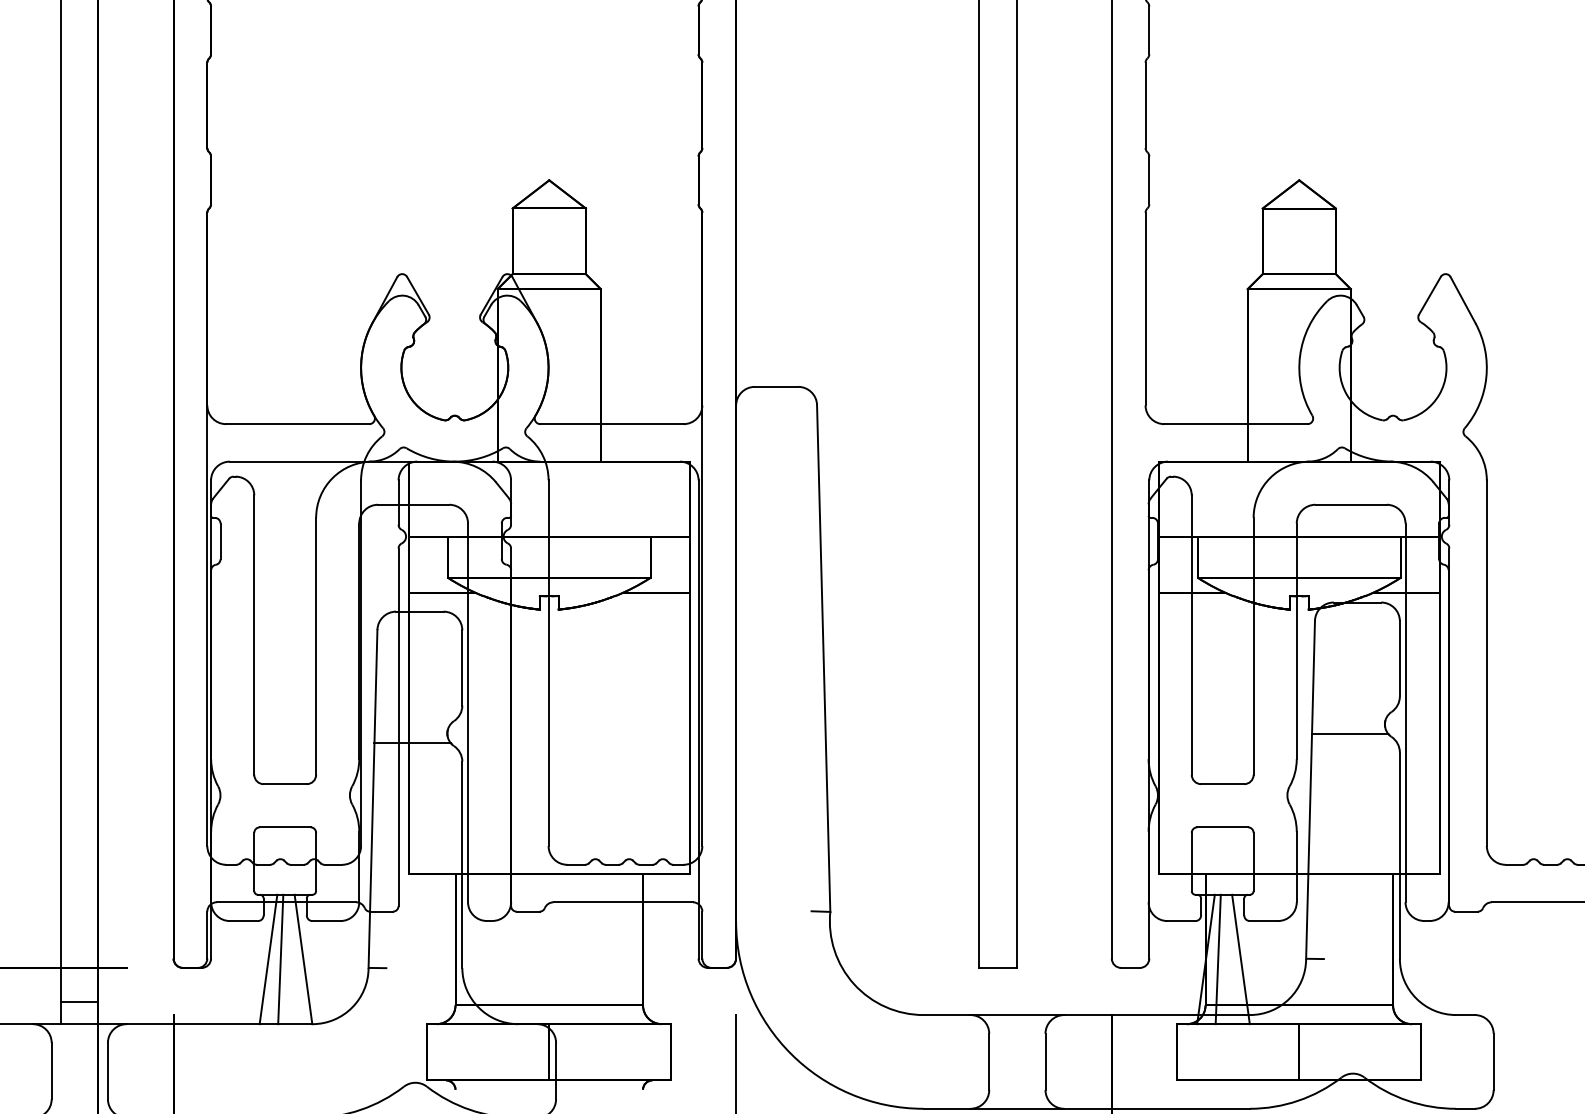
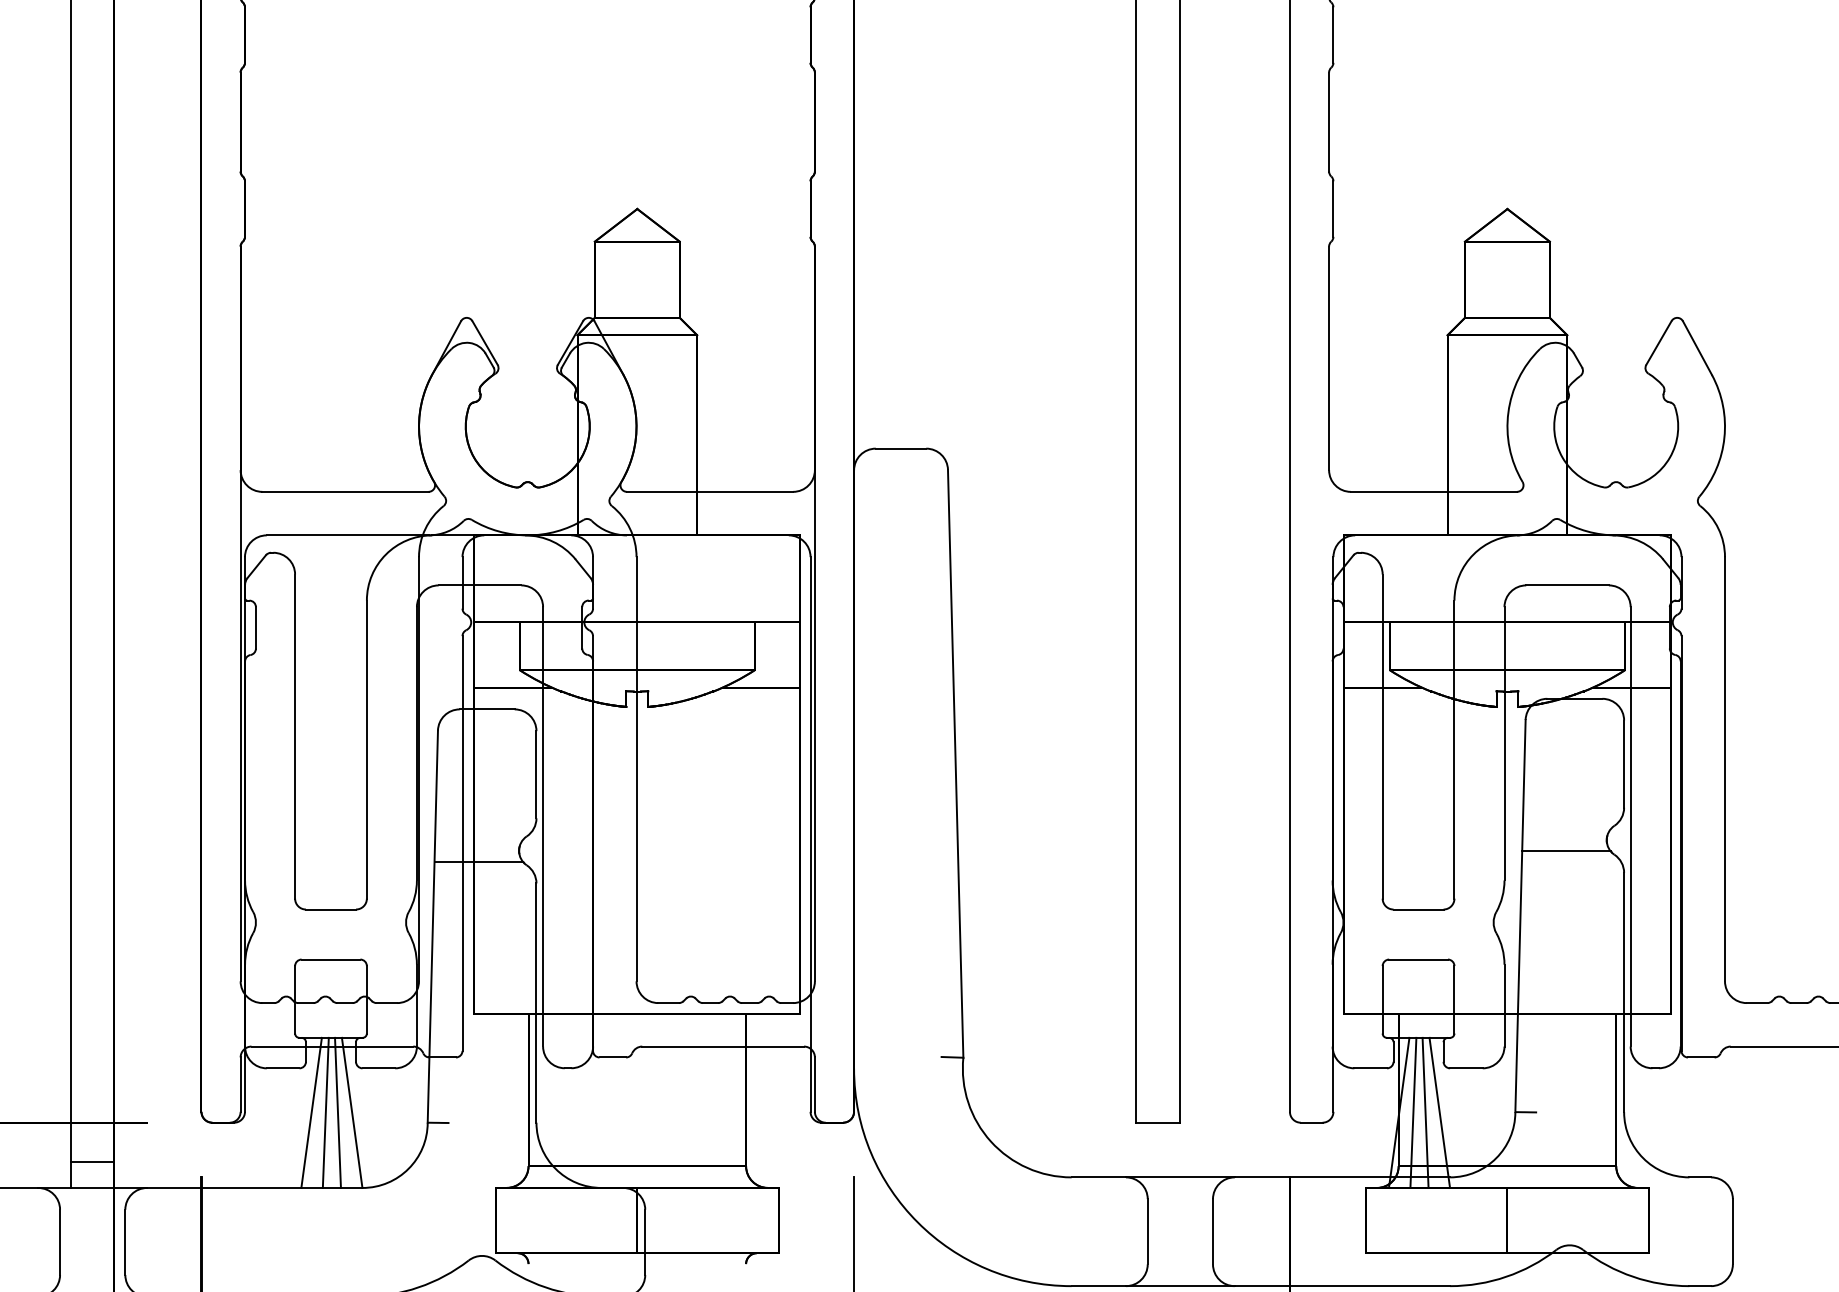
line: (290, 959) -> (337, 1112), added
line: (1228, 959) -> (1425, 1112), added

